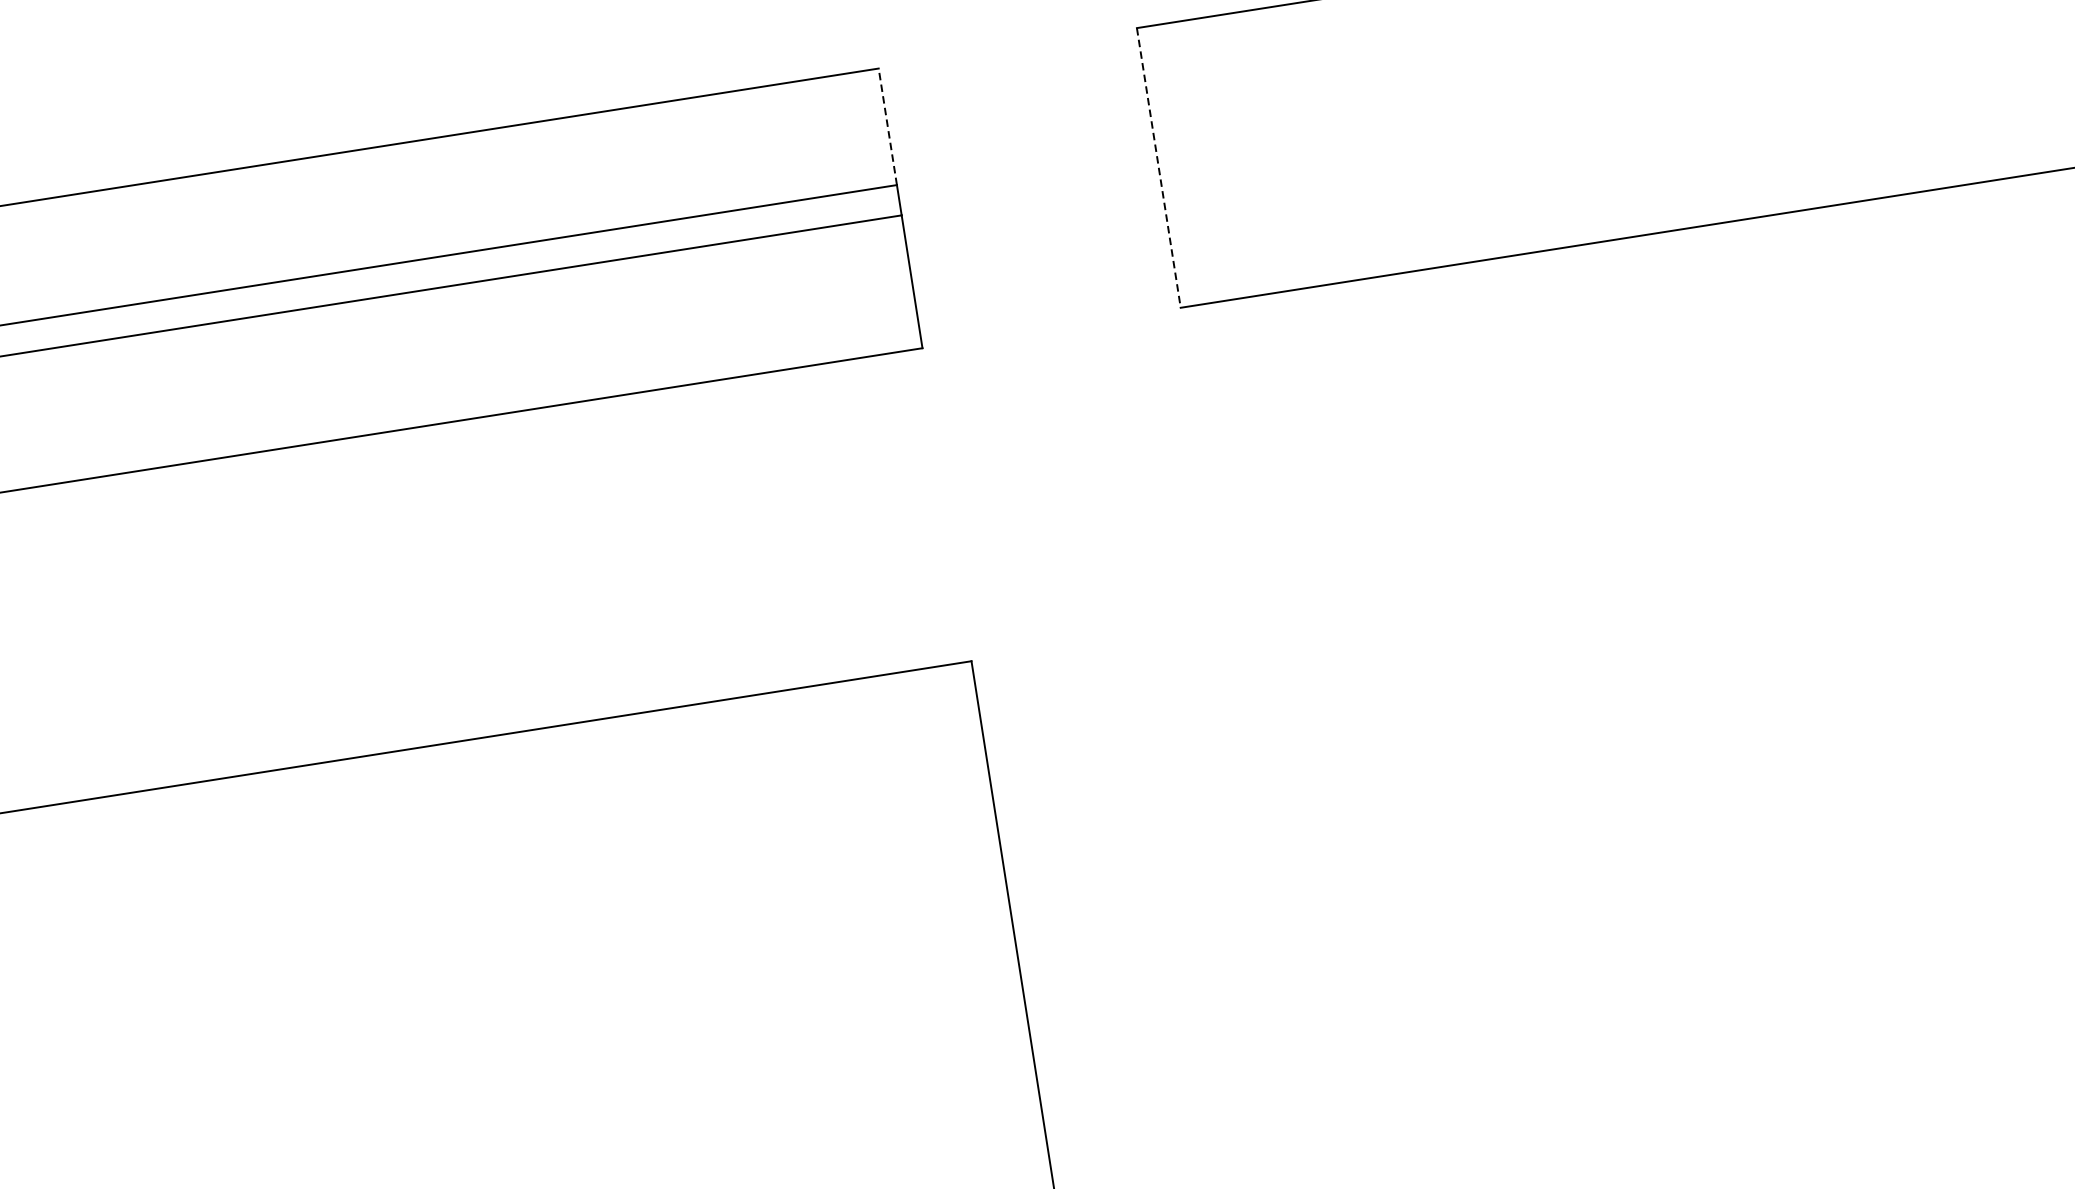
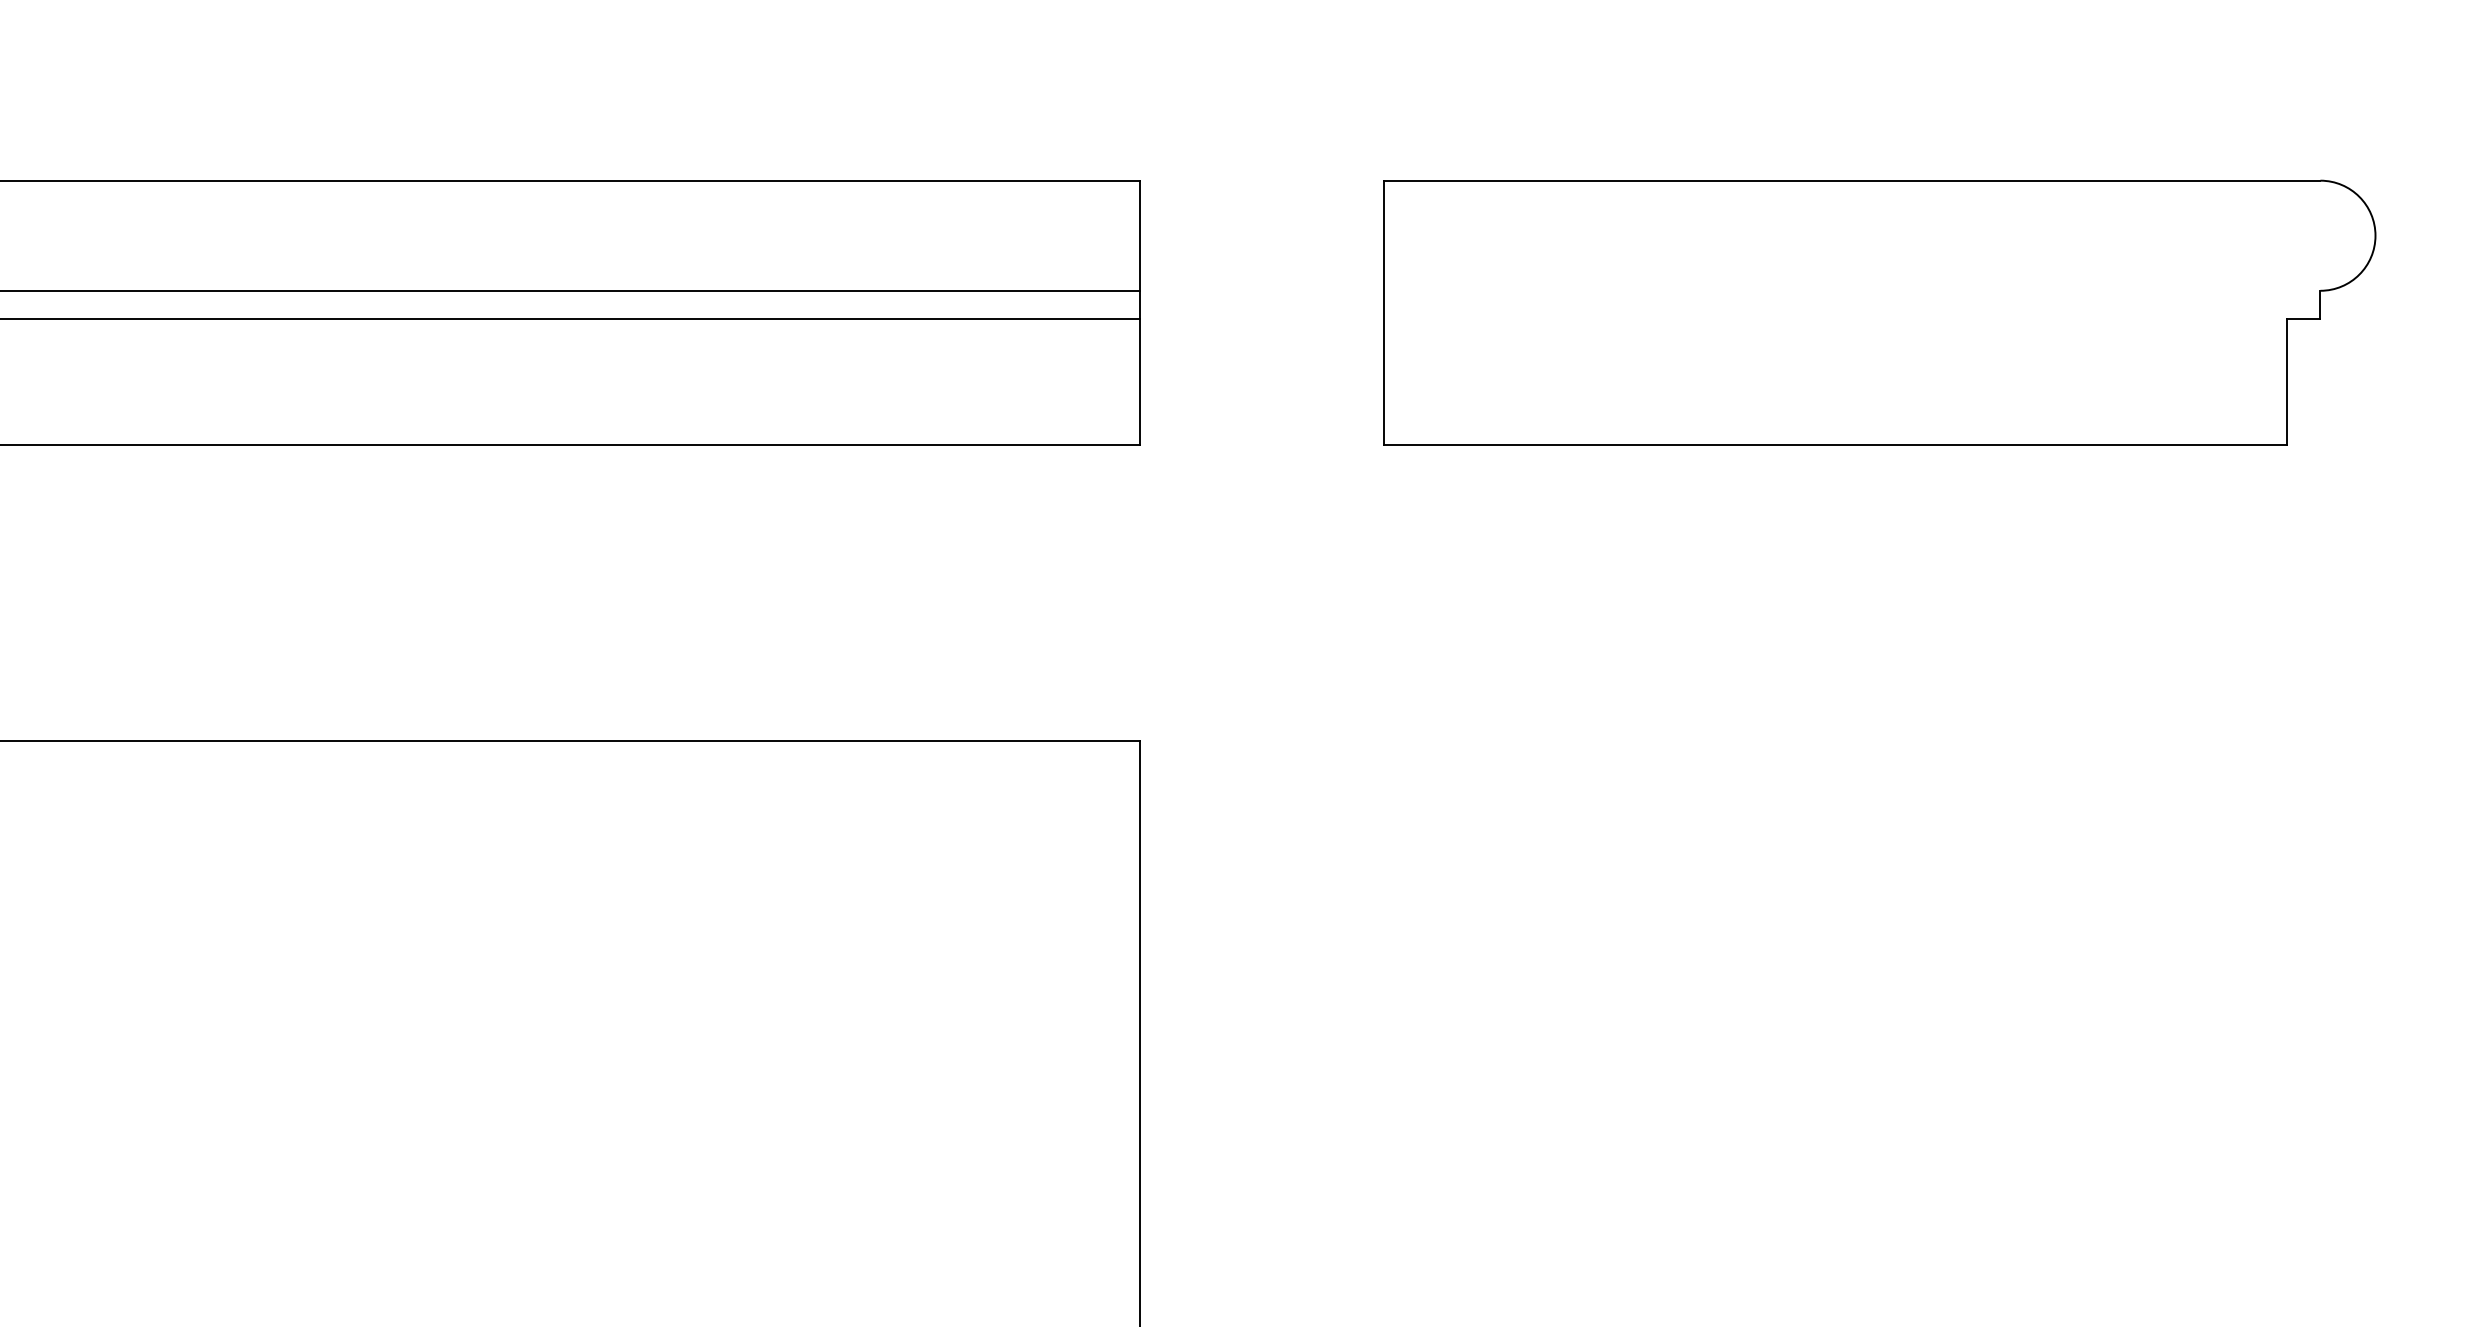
line: (887, 126) -> (1140, 235), dashed -> solid
line: (1158, 168) -> (1384, 313), dashed -> solid

